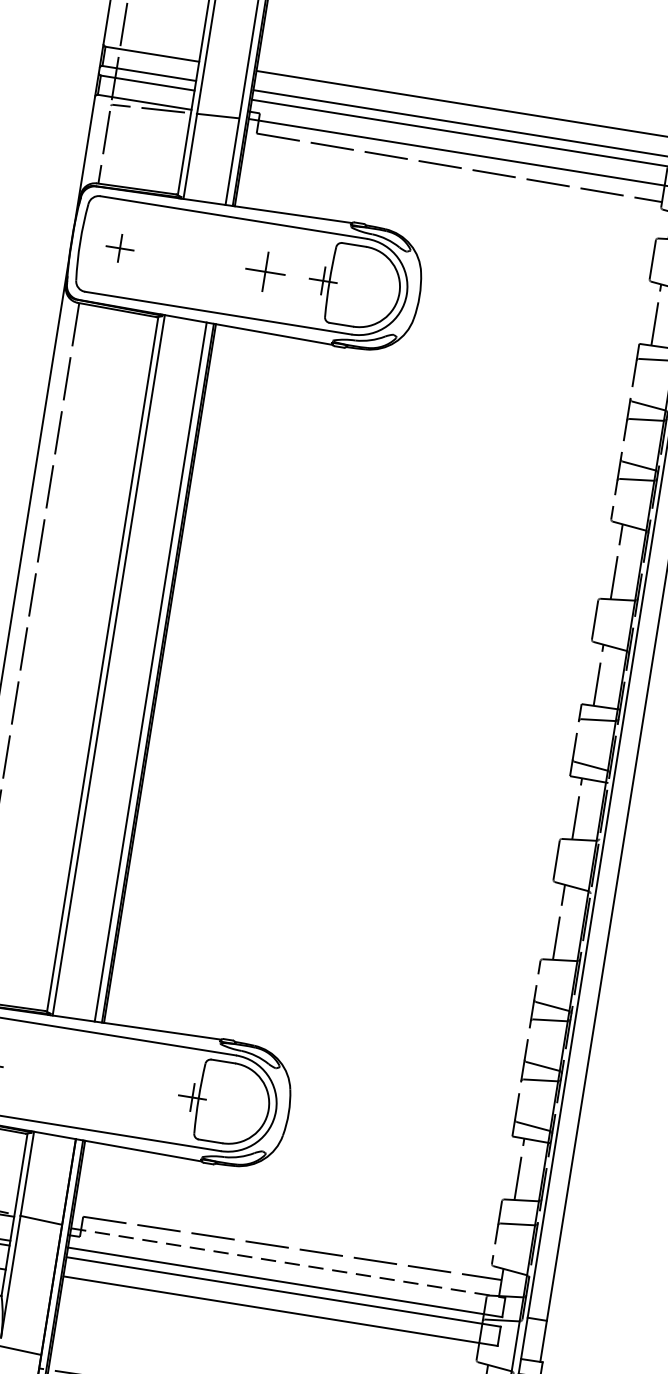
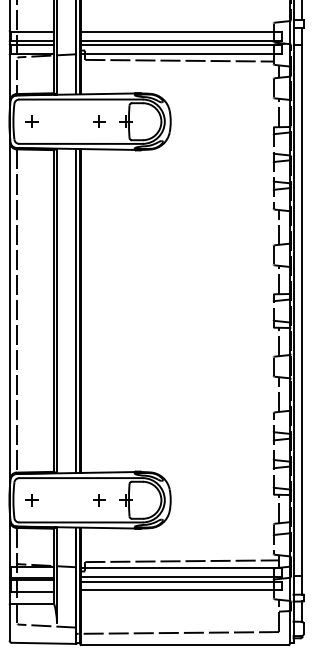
part: (266, 271) -> (99, 121), size x0.71
part: (135, 1088) -> (99, 500), added
line: (288, 1263) -> (181, 568), dashed -> solid

